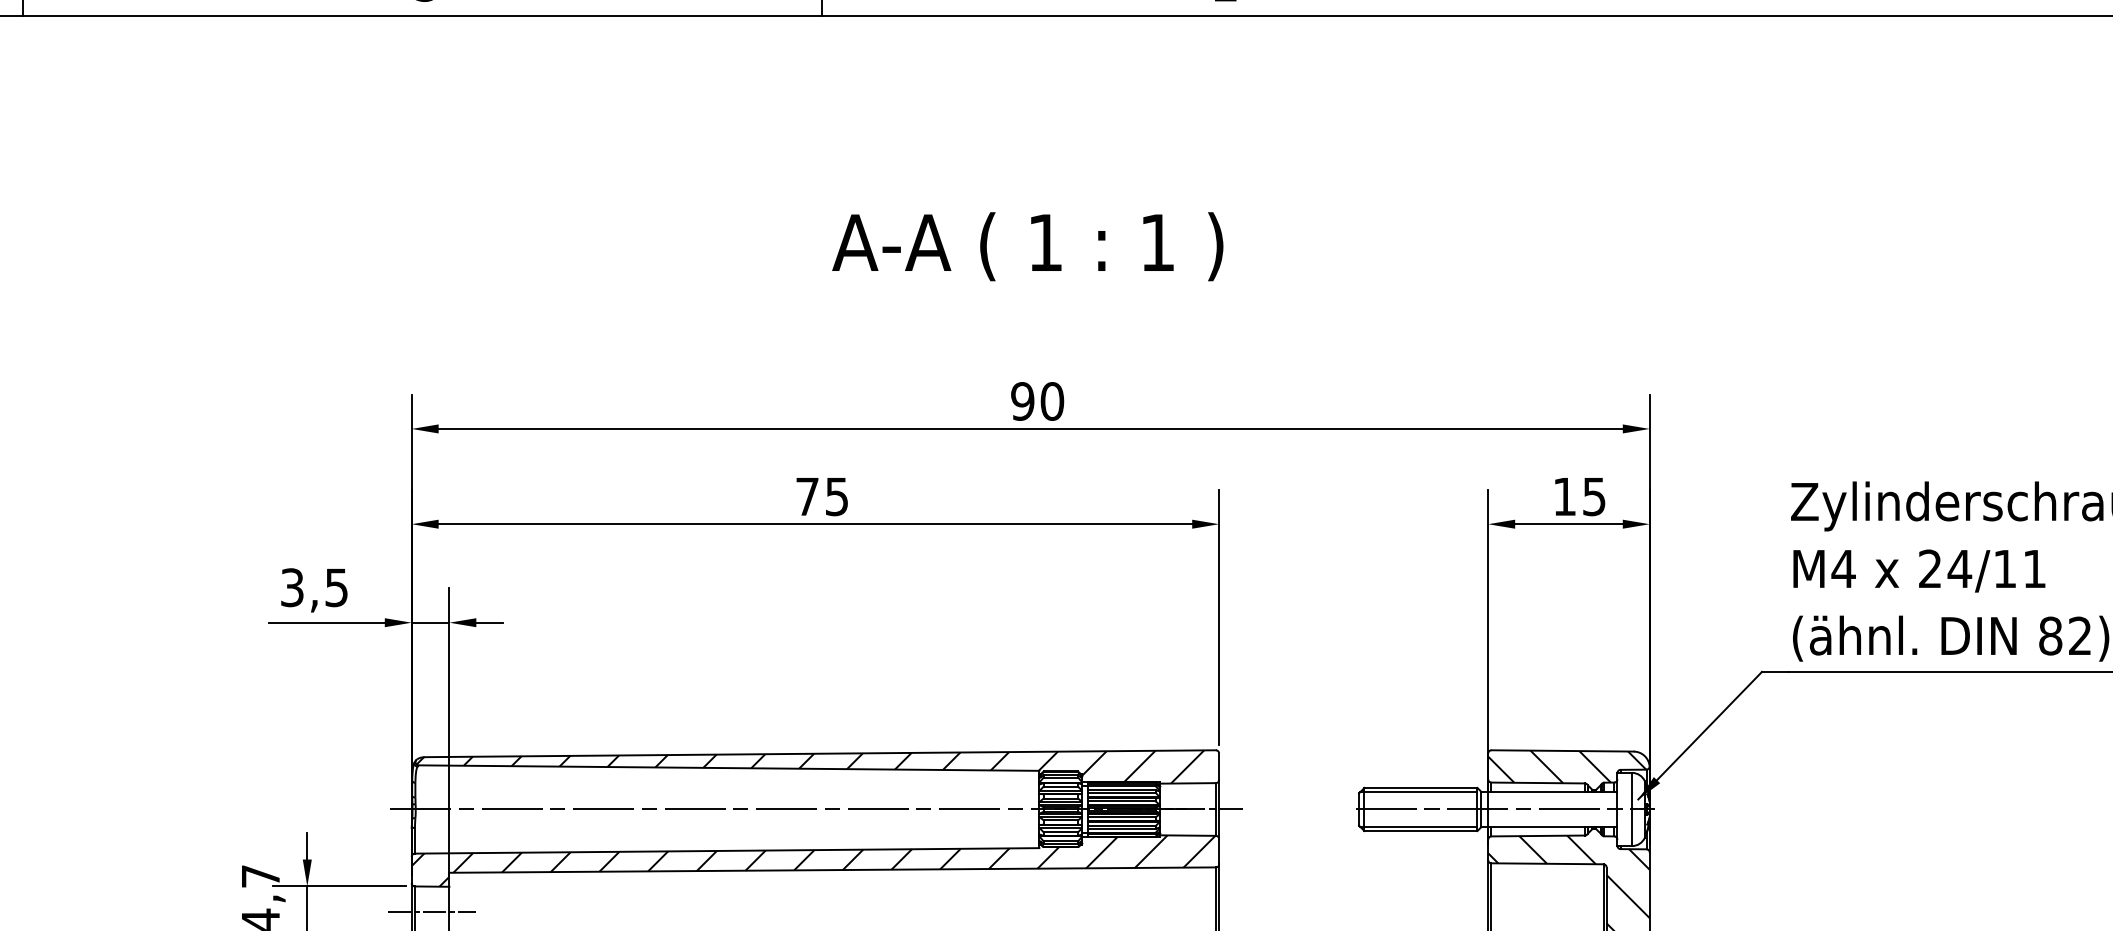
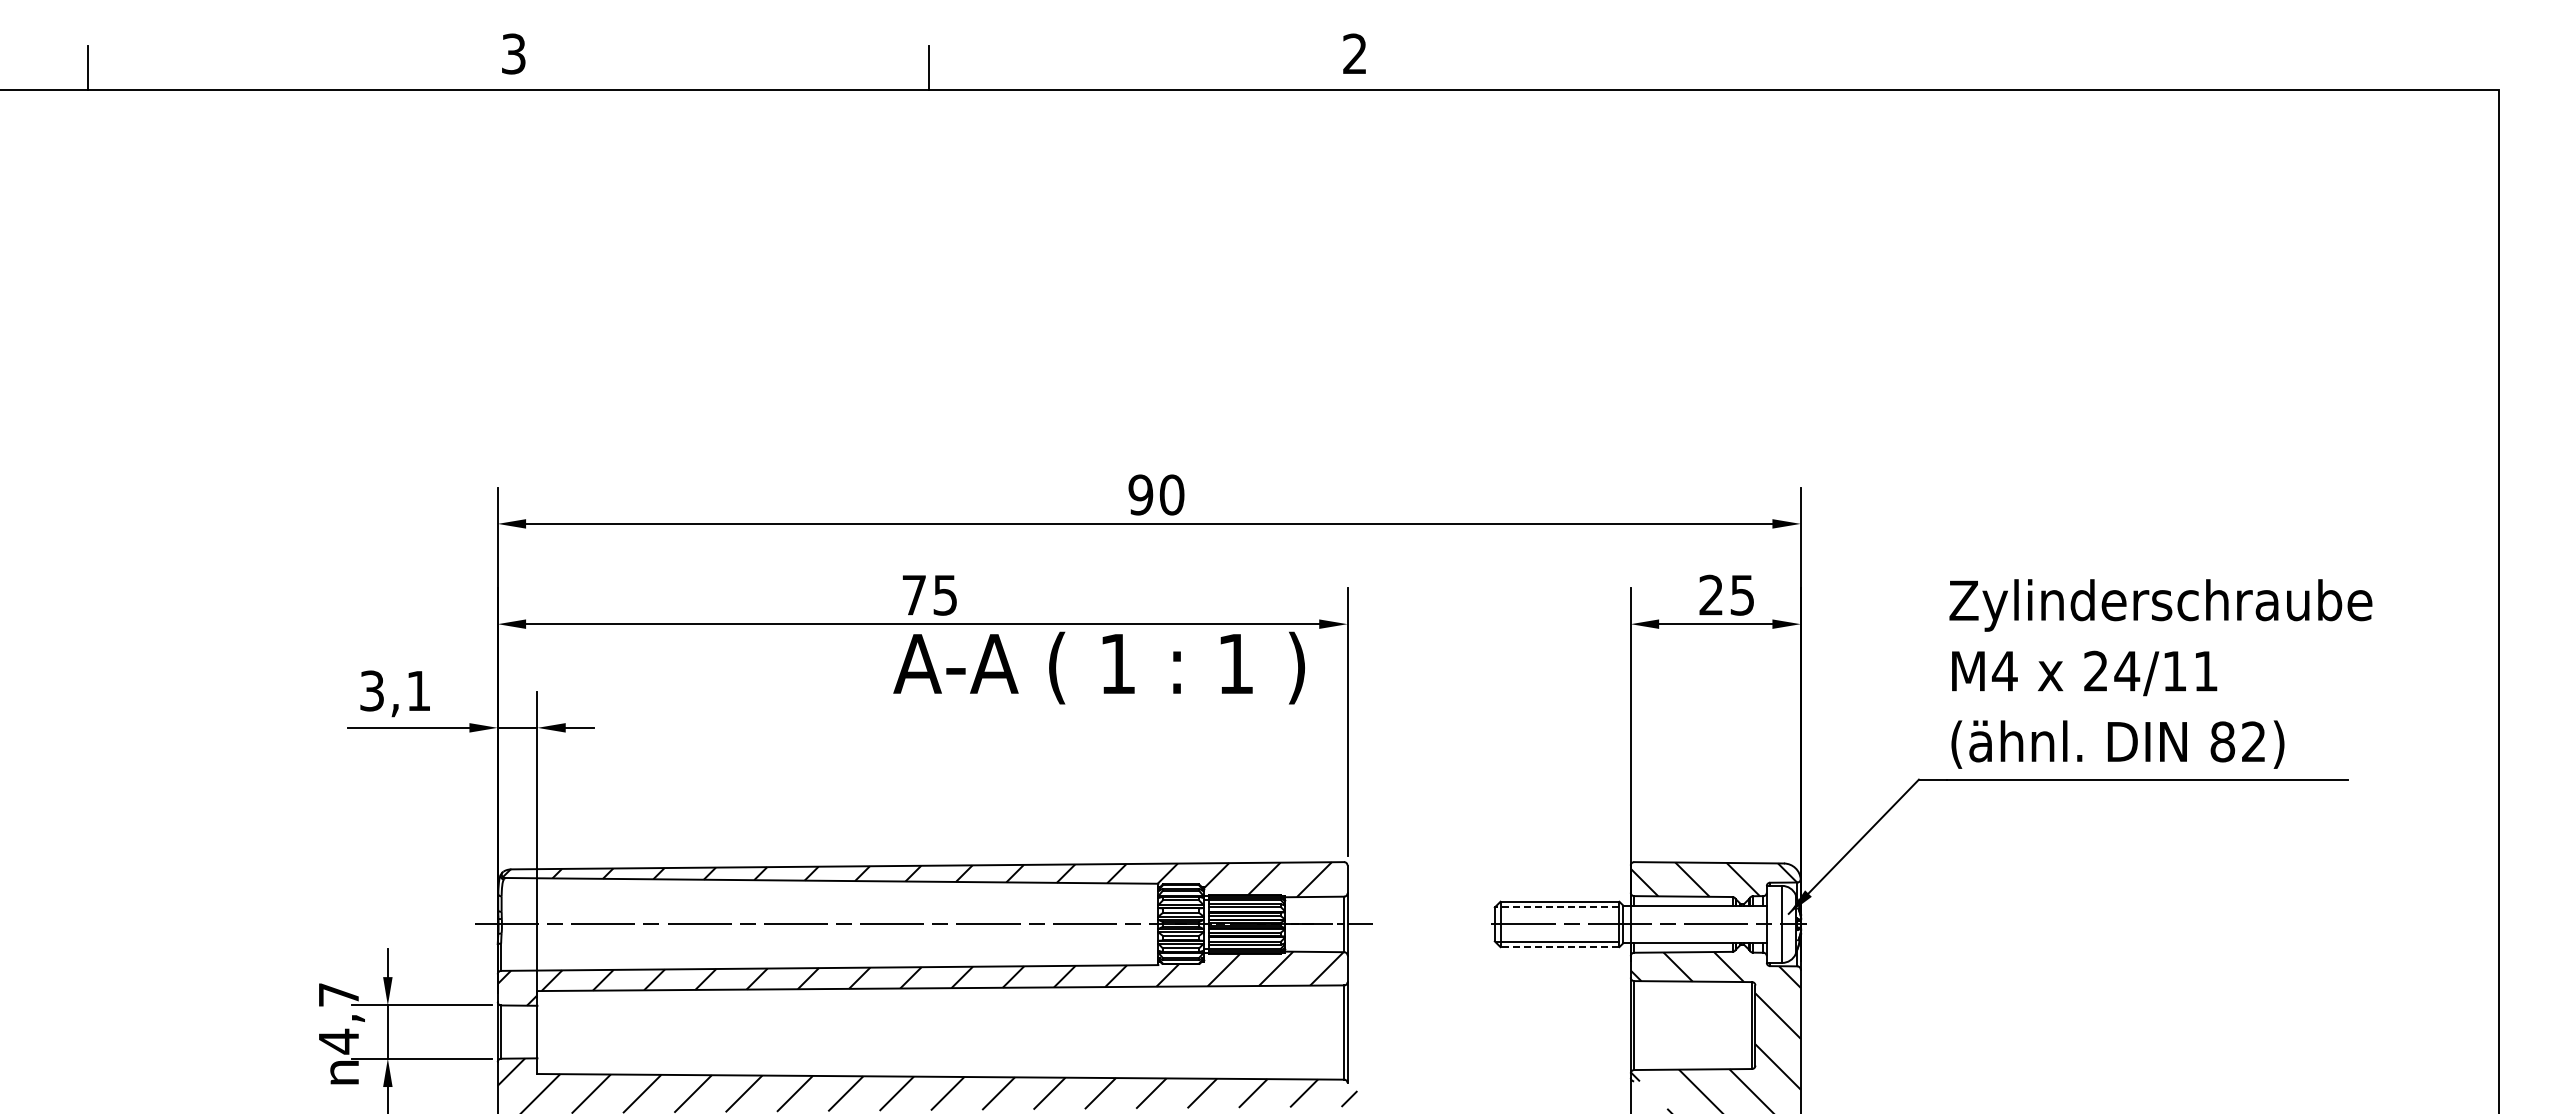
text: (1027, 246) -> (1098, 667), moved
text: (1563, 496) -> (1710, 594), 15 -> 25
text: (336, 588) -> (418, 691), 3,5 -> 3,1
line: (1418, 792) -> (1557, 906), solid -> dashed
line: (1420, 831) -> (1559, 947), solid -> dashed
line: (431, 912) -> (518, 1032), removed

